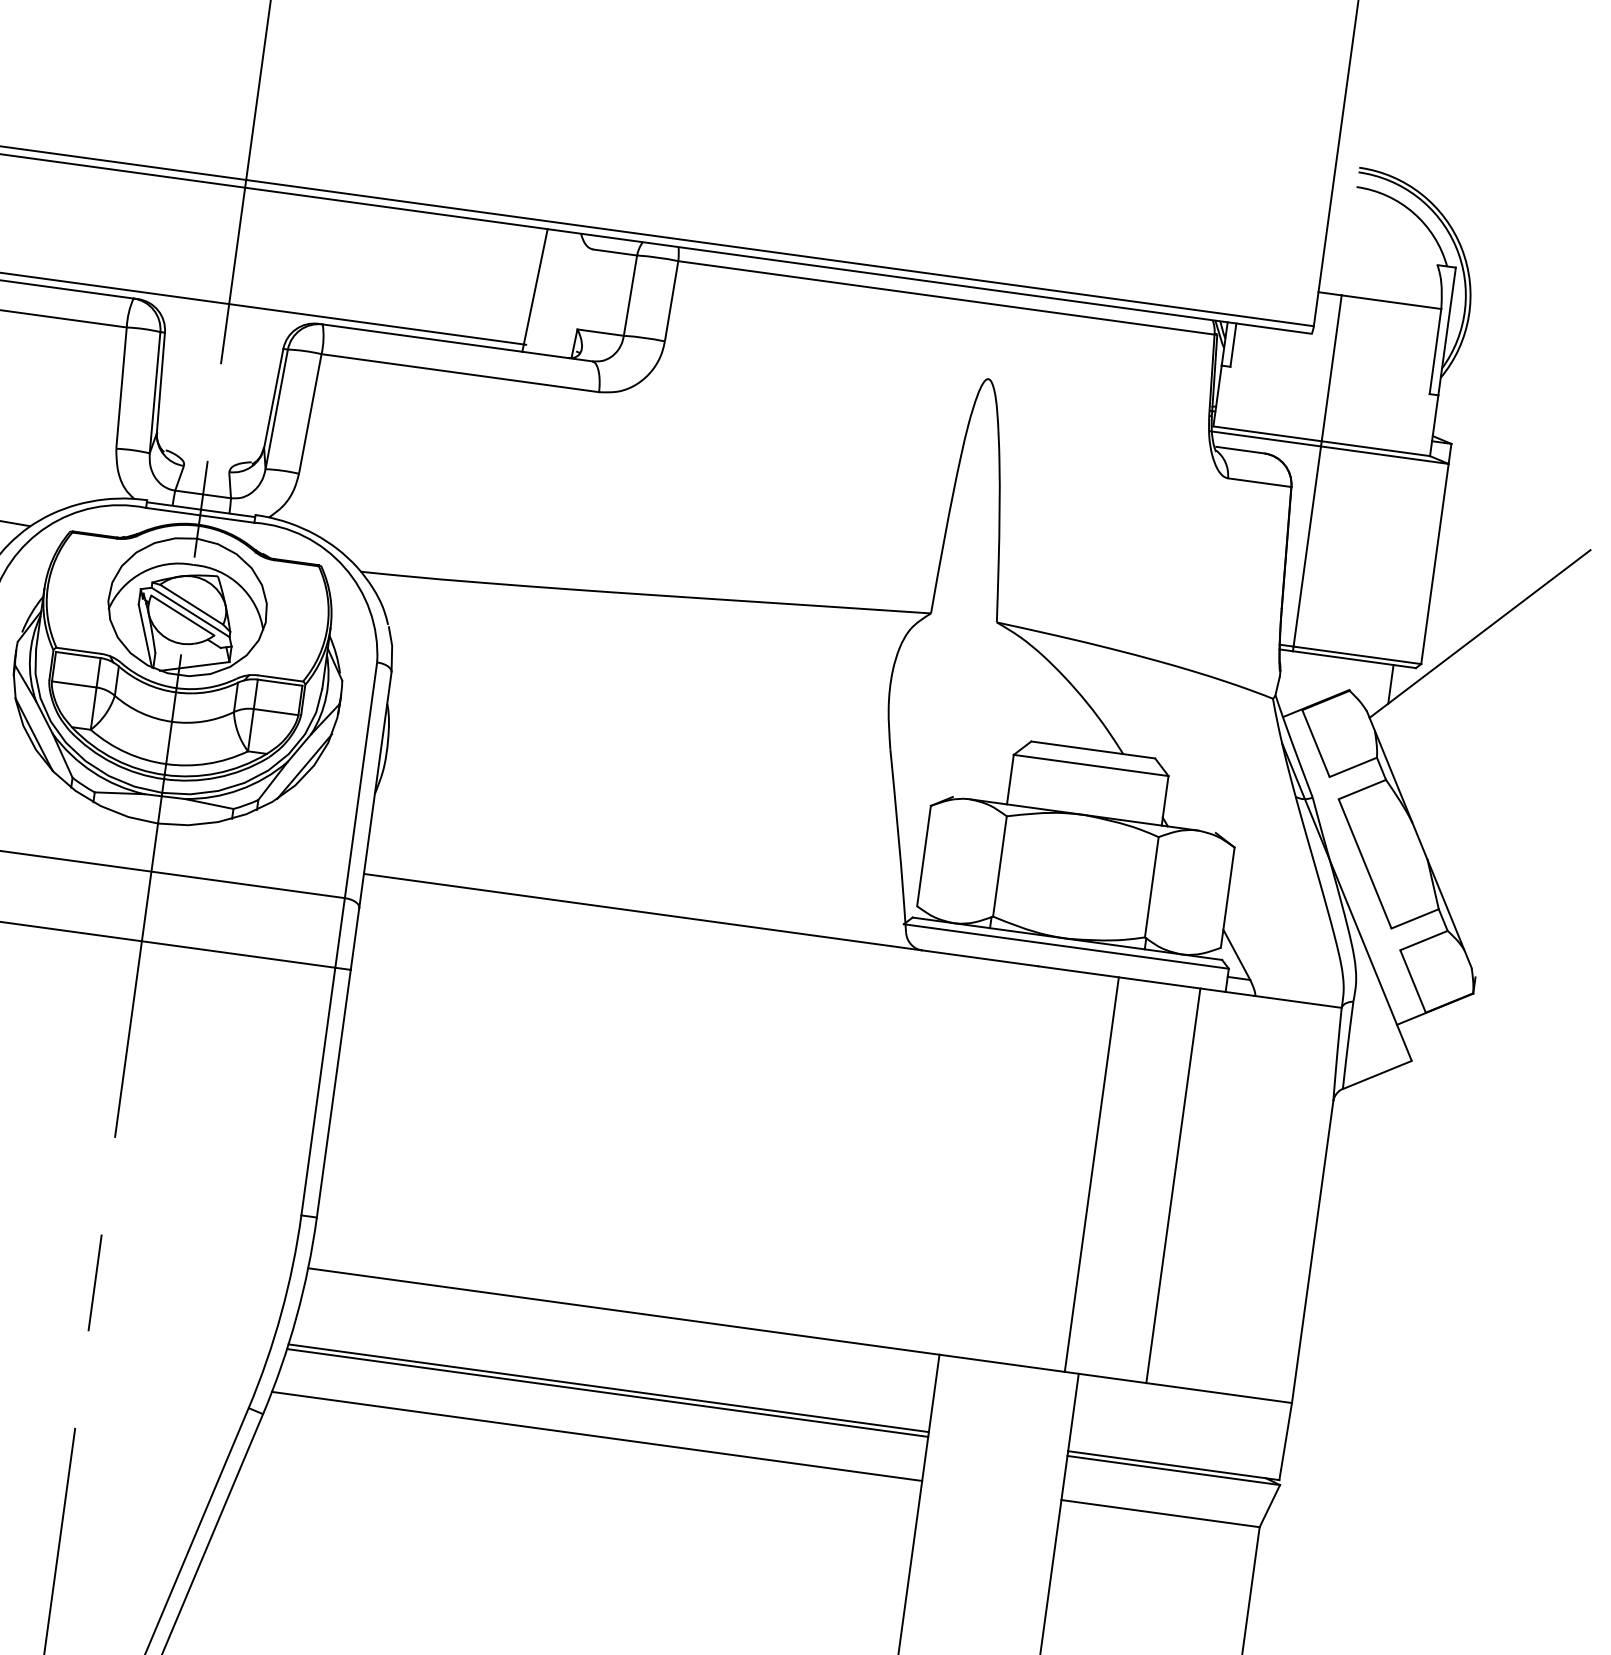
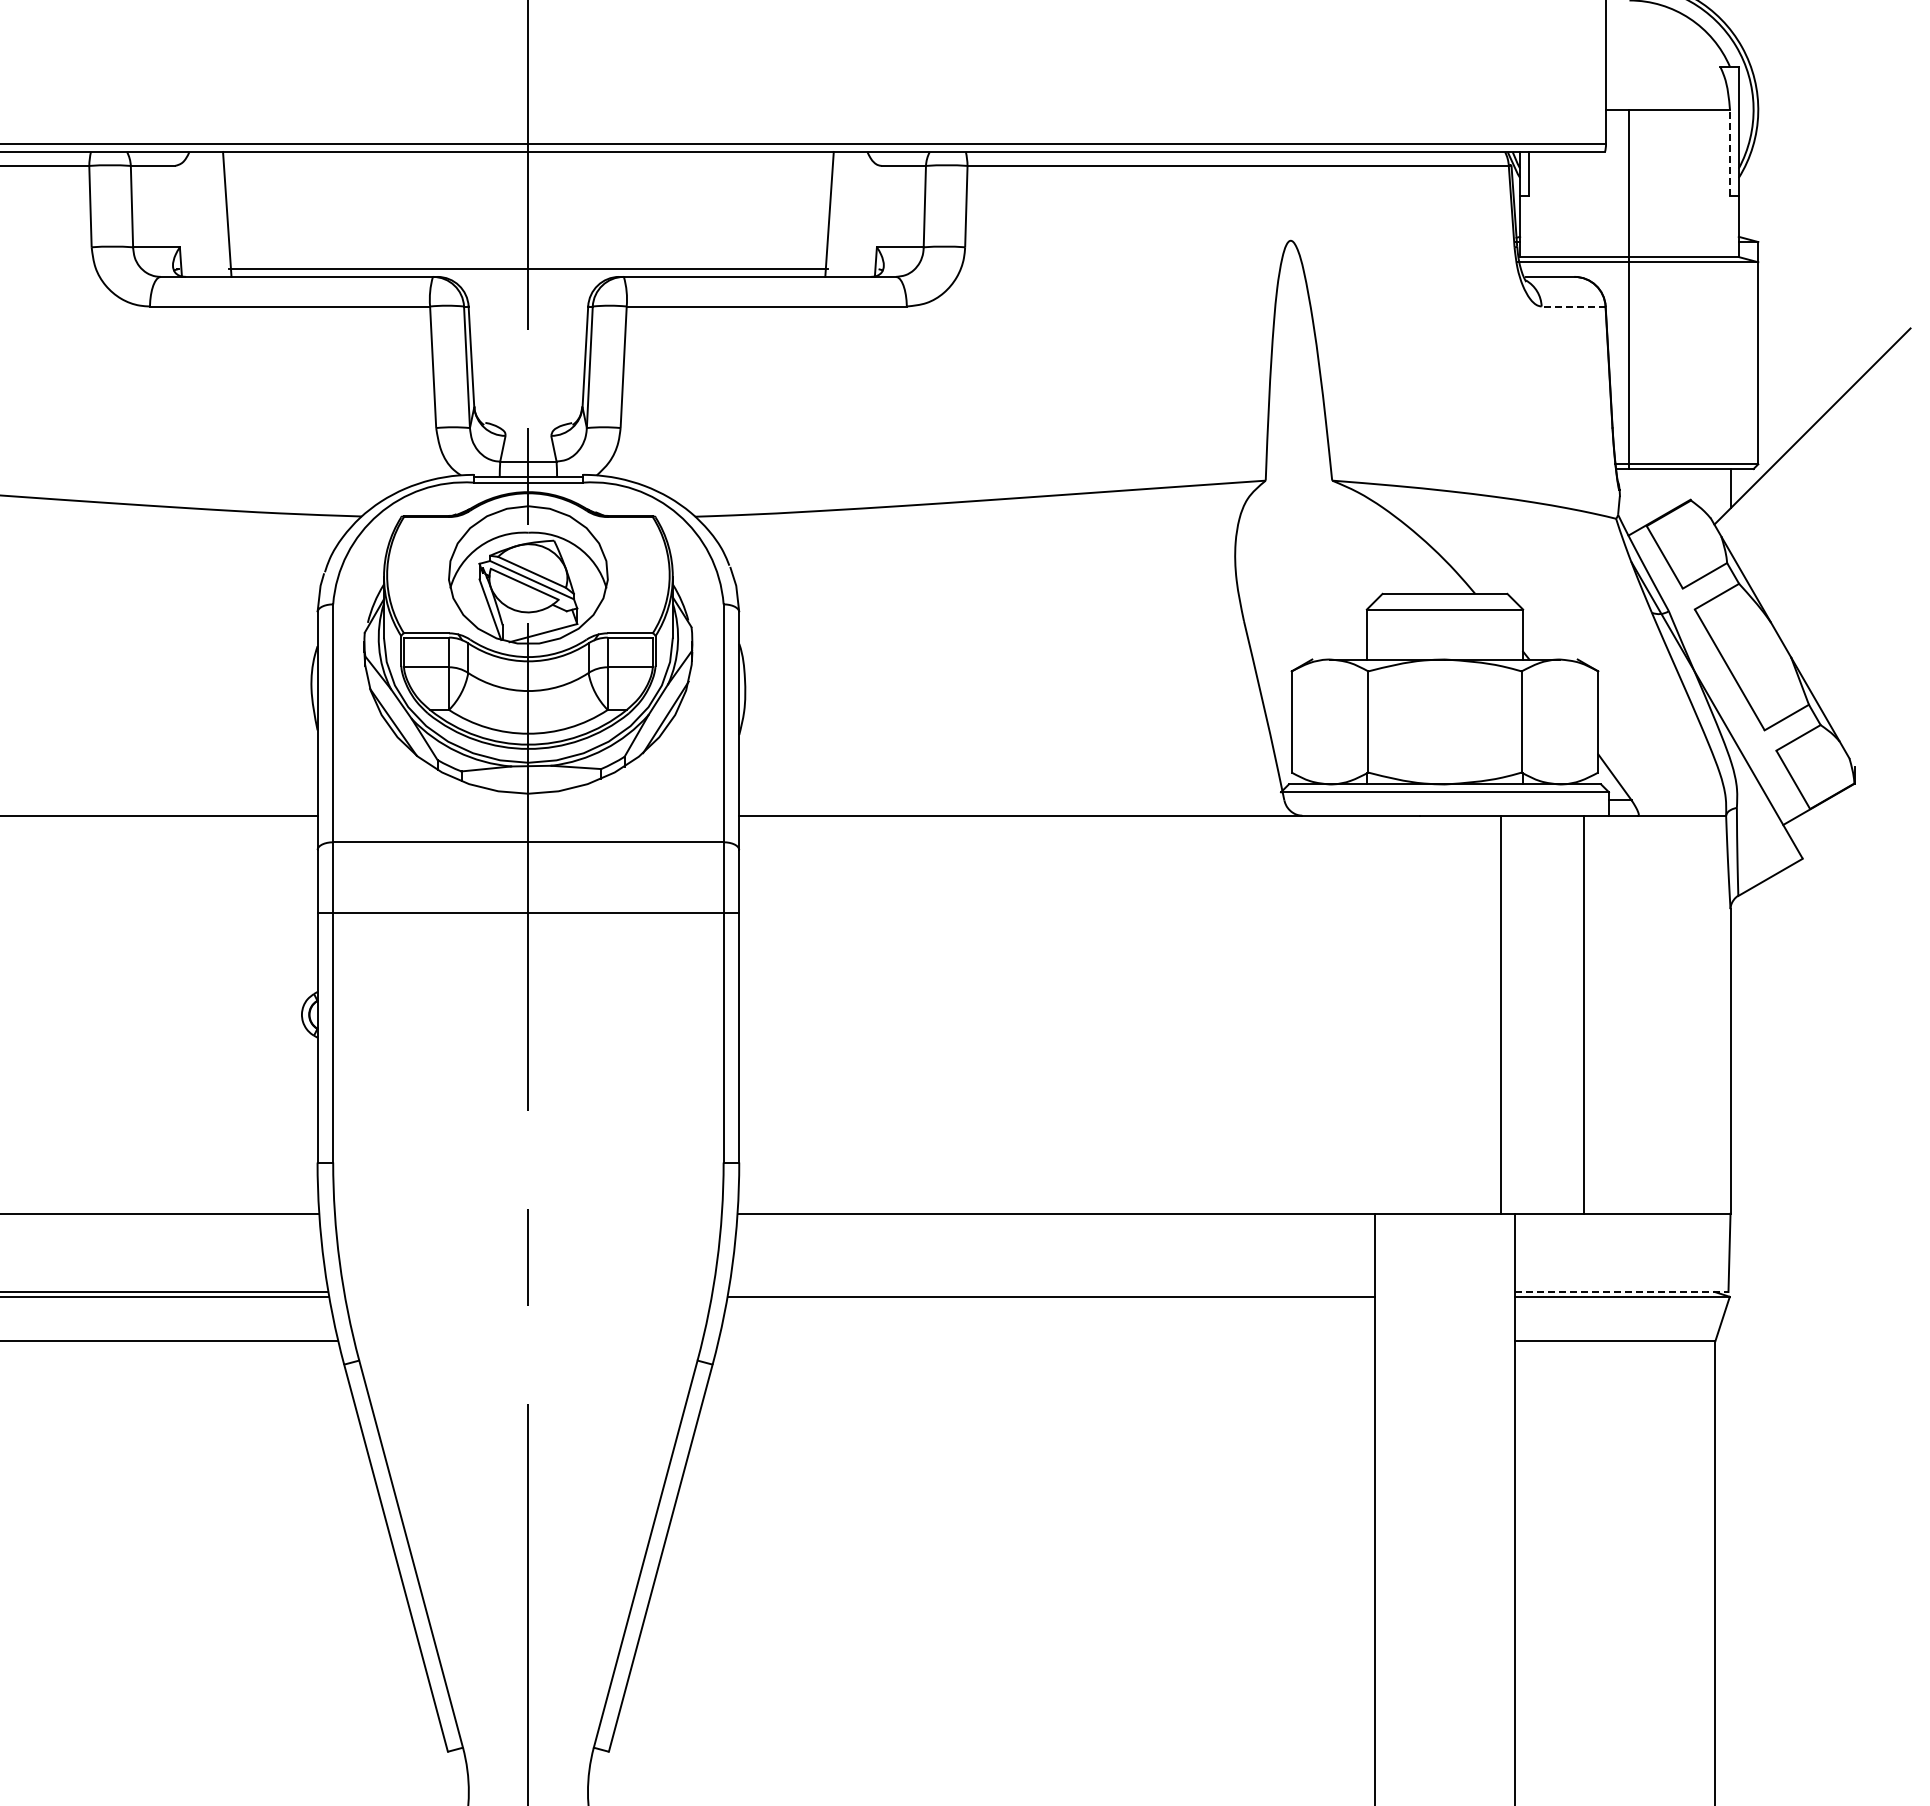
line: (1435, 351) -> (1729, 152), solid -> dashed
line: (1259, 482) -> (1573, 306), solid -> dashed
line: (608, 1388) -> (1051, 1292), removed
line: (596, 1436) -> (1046, 1341), removed
line: (1173, 1466) -> (1621, 1292), solid -> dashed

